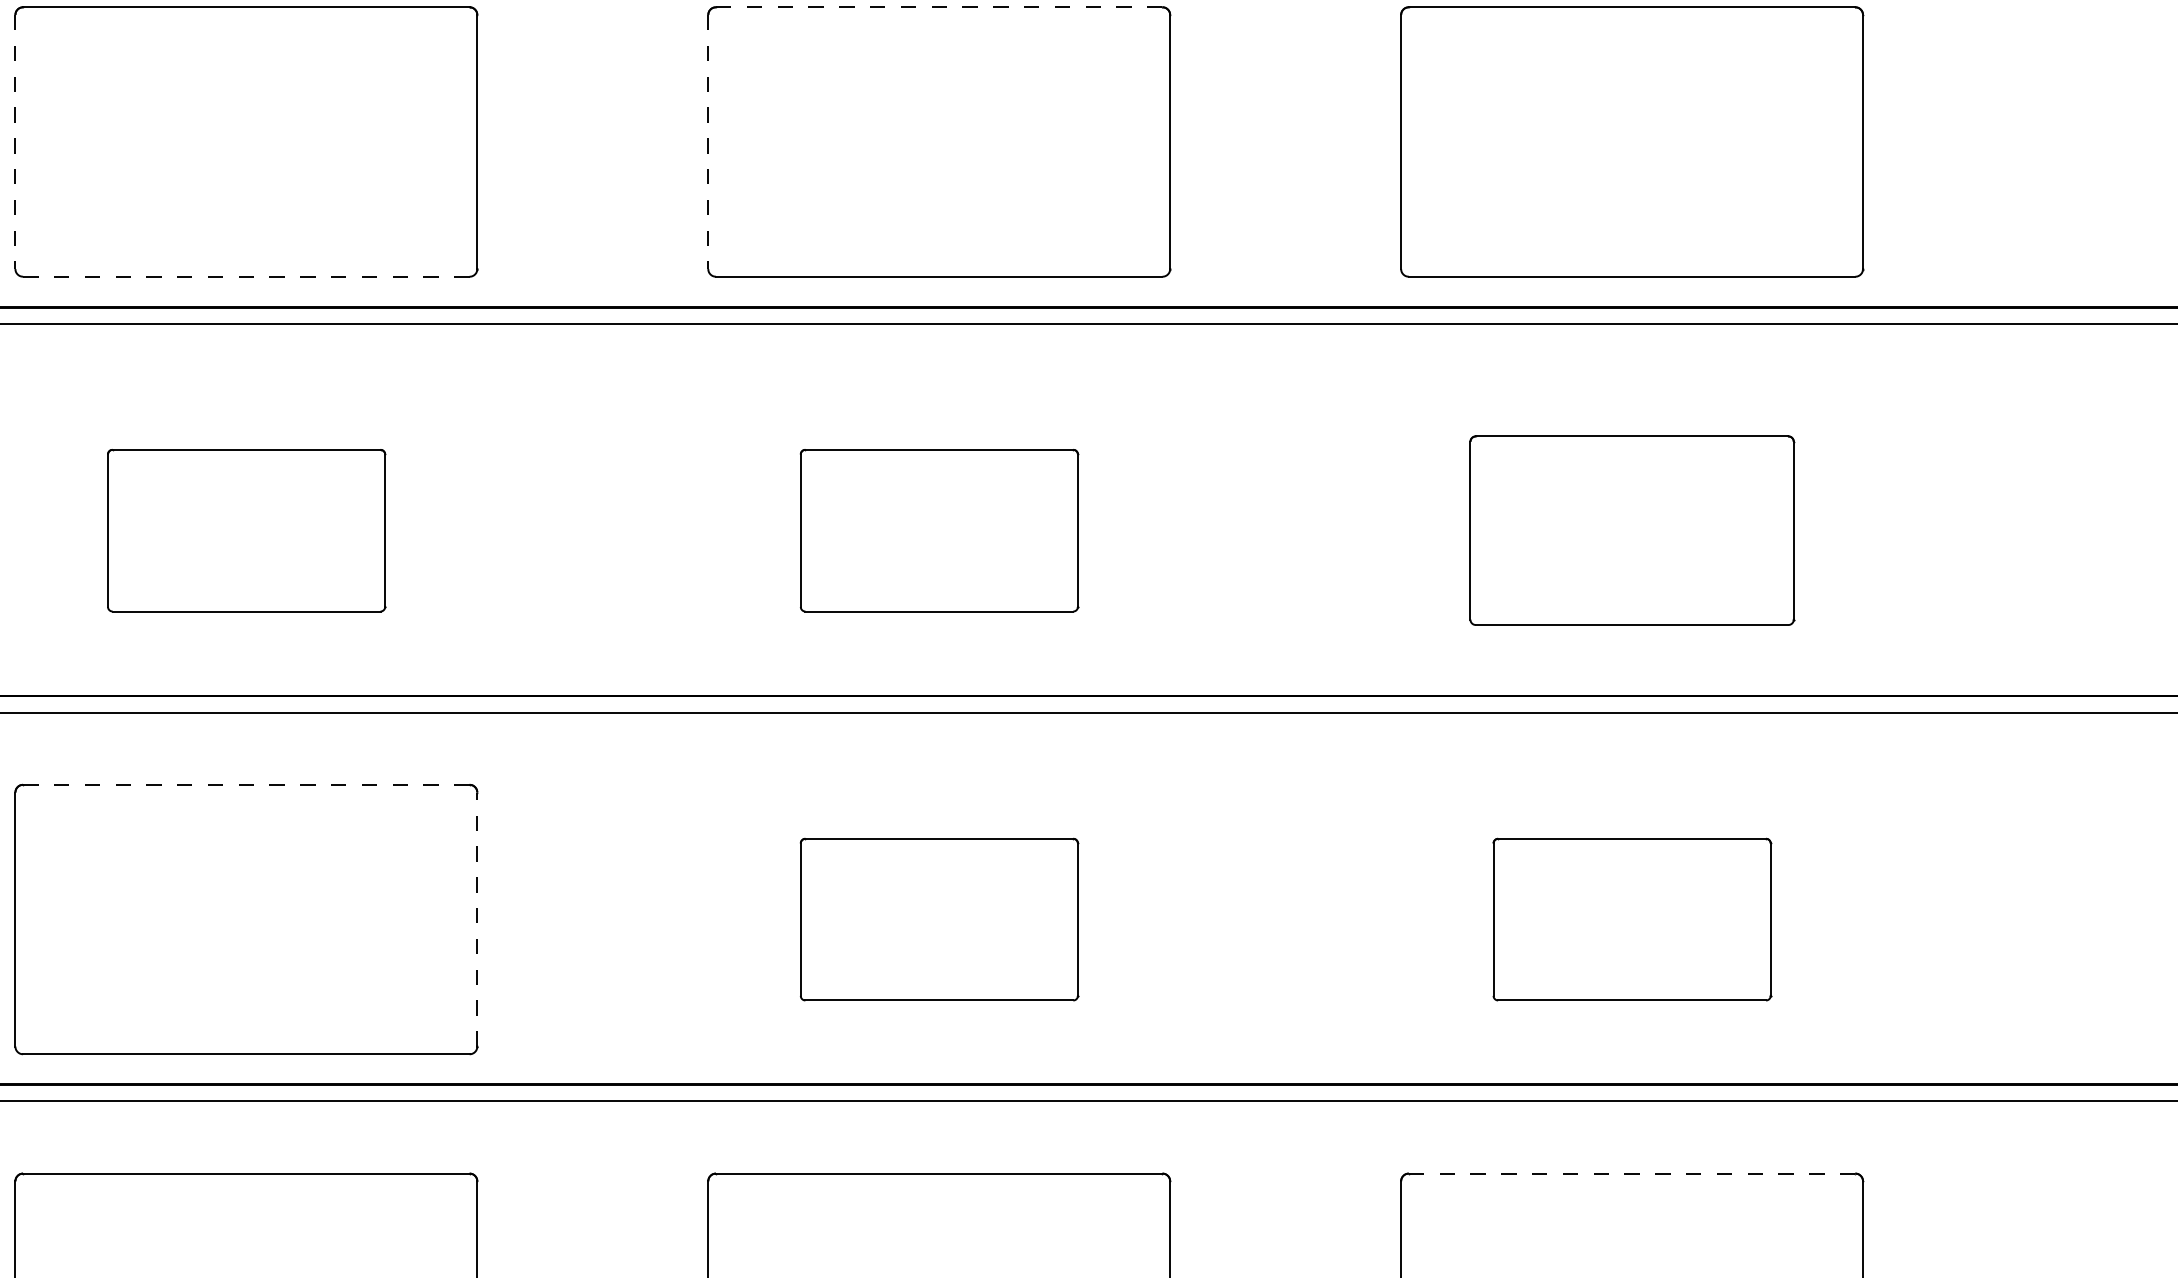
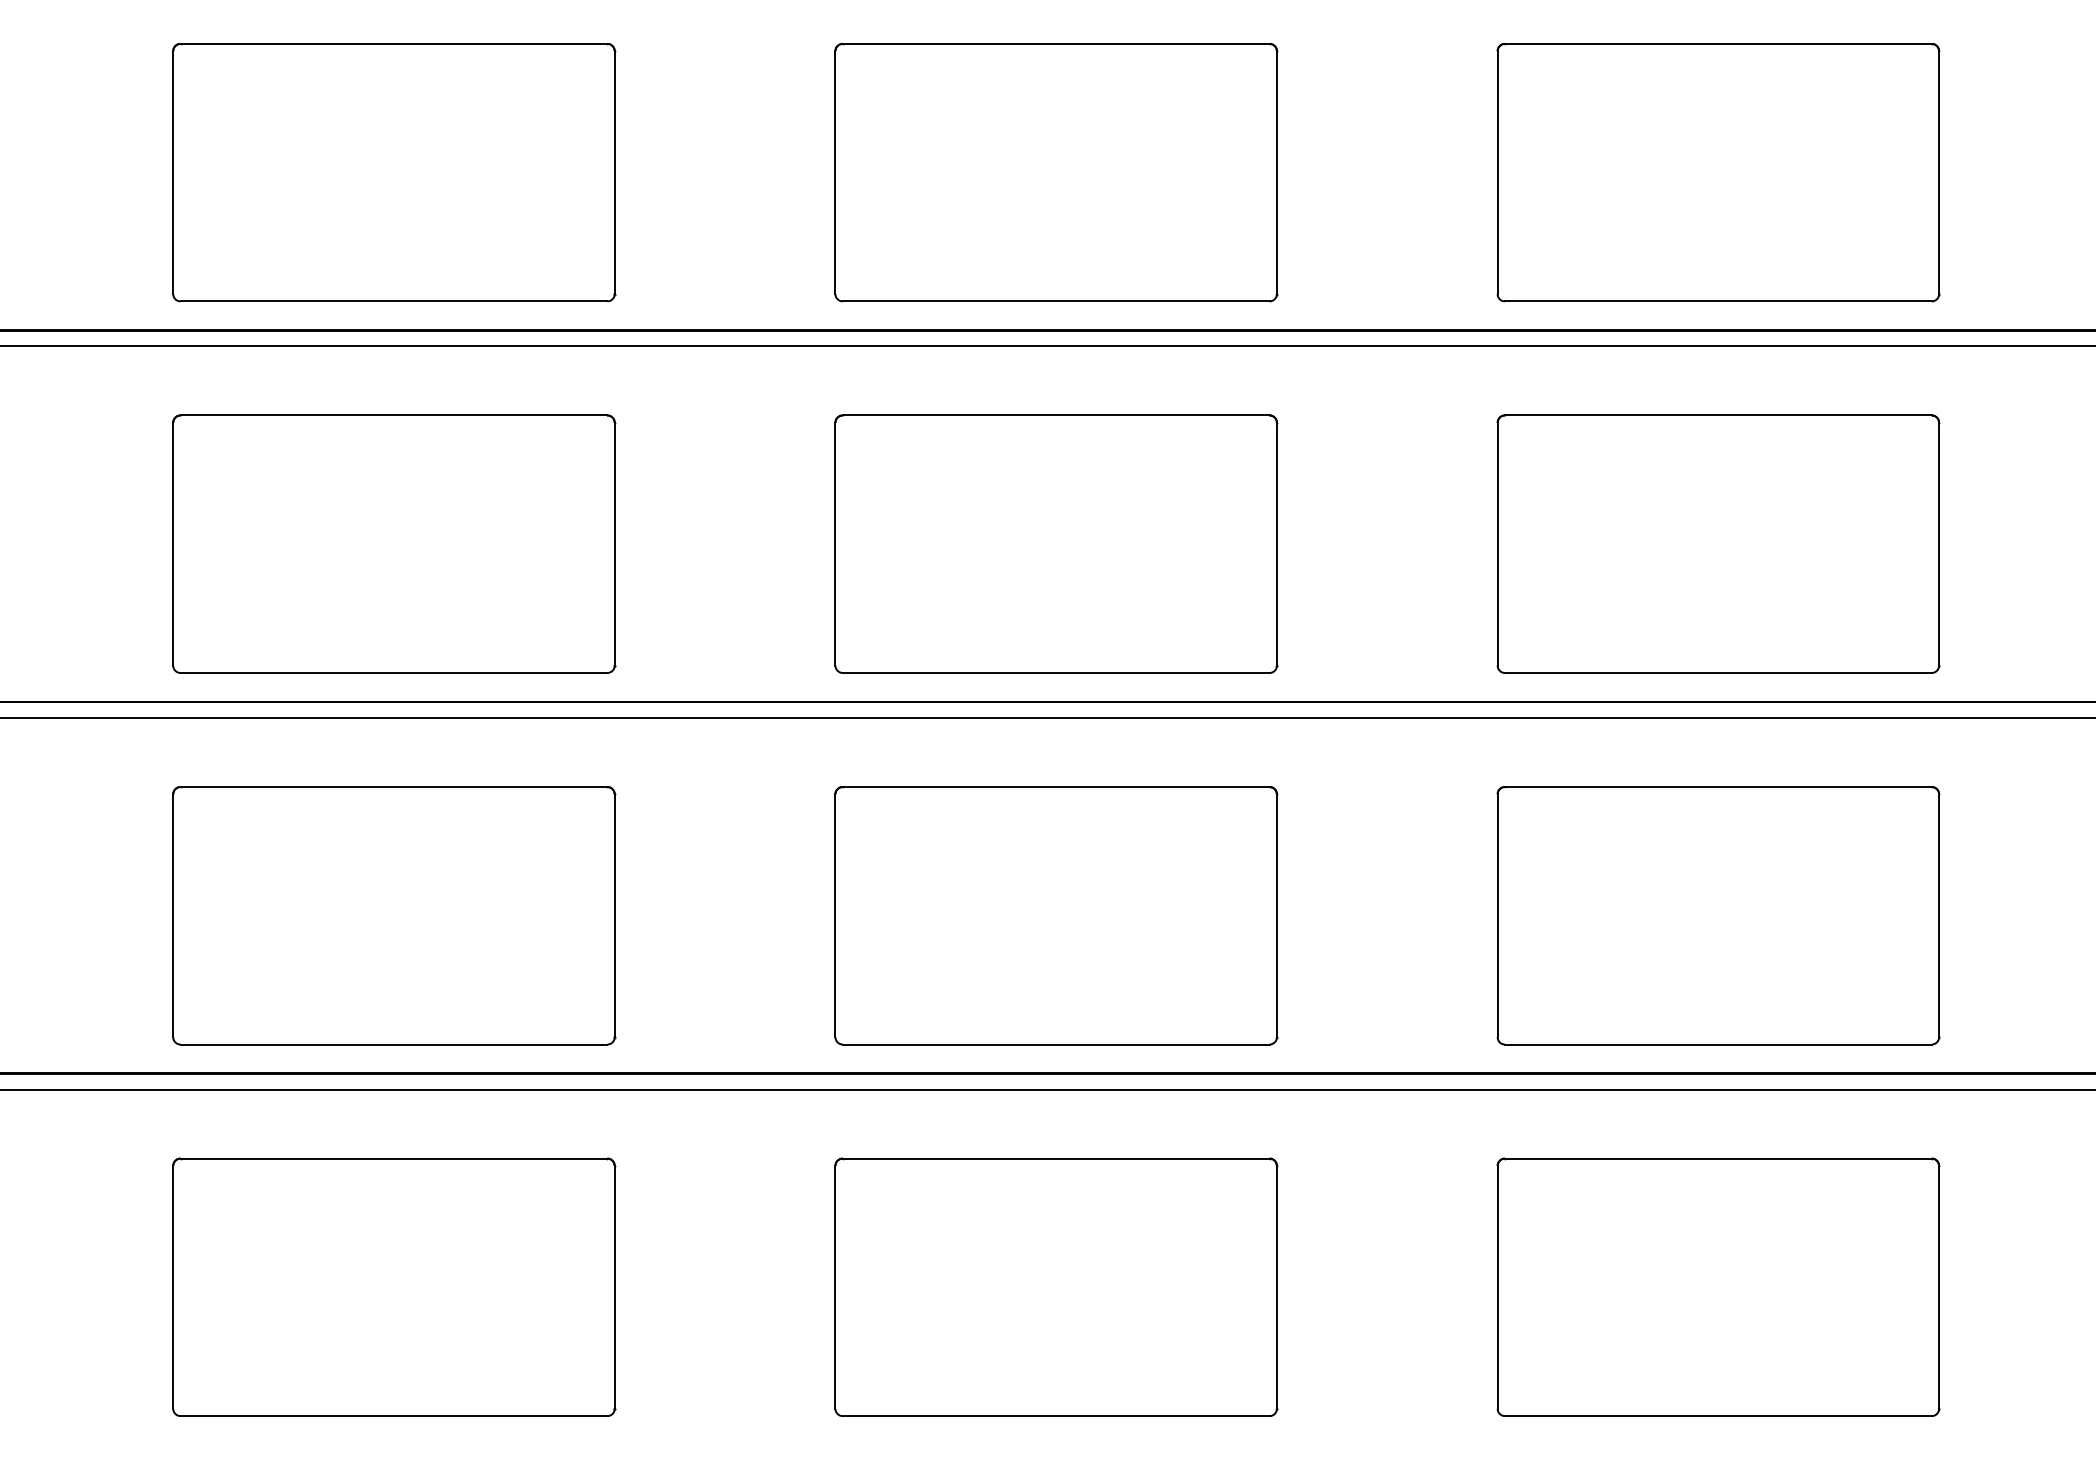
line: (938, 6) -> (1055, 43), dashed -> solid
line: (15, 142) -> (173, 173), dashed -> solid
line: (708, 142) -> (835, 173), dashed -> solid
line: (246, 276) -> (394, 301), dashed -> solid
part: (246, 530) -> (394, 543), size x1.67
part: (939, 530) -> (1056, 543), size x1.67
part: (1632, 530) -> (1718, 543), size x1.43
line: (245, 785) -> (393, 787), dashed -> solid
line: (477, 919) -> (614, 915), dashed -> solid
part: (939, 919) -> (1056, 915), size x1.67
part: (1632, 919) -> (1718, 915), size x1.67
line: (1631, 1173) -> (1717, 1158), dashed -> solid

